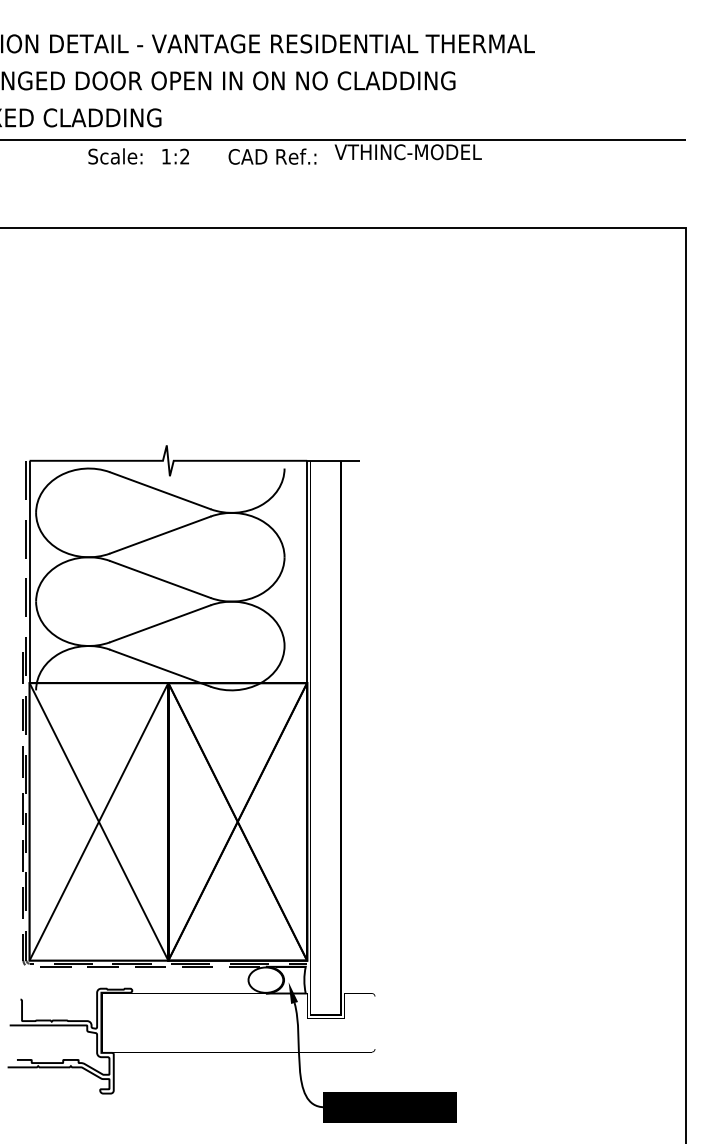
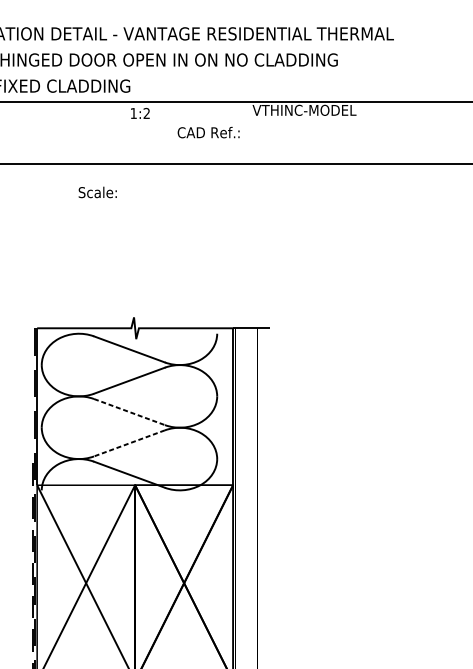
text: (115, 156) -> (97, 192), moved
text: (272, 156) -> (208, 132), moved
line: (160, 579) -> (129, 412), solid -> dashed
line: (159, 624) -> (128, 443), solid -> dashed

